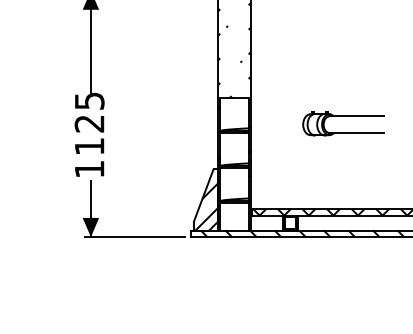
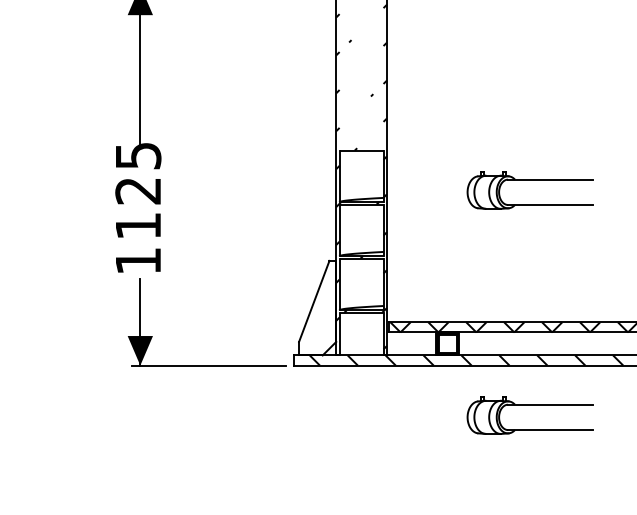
hatch: (206, 206) -> (318, 318), removed
part: (343, 262) -> (529, 404), added

